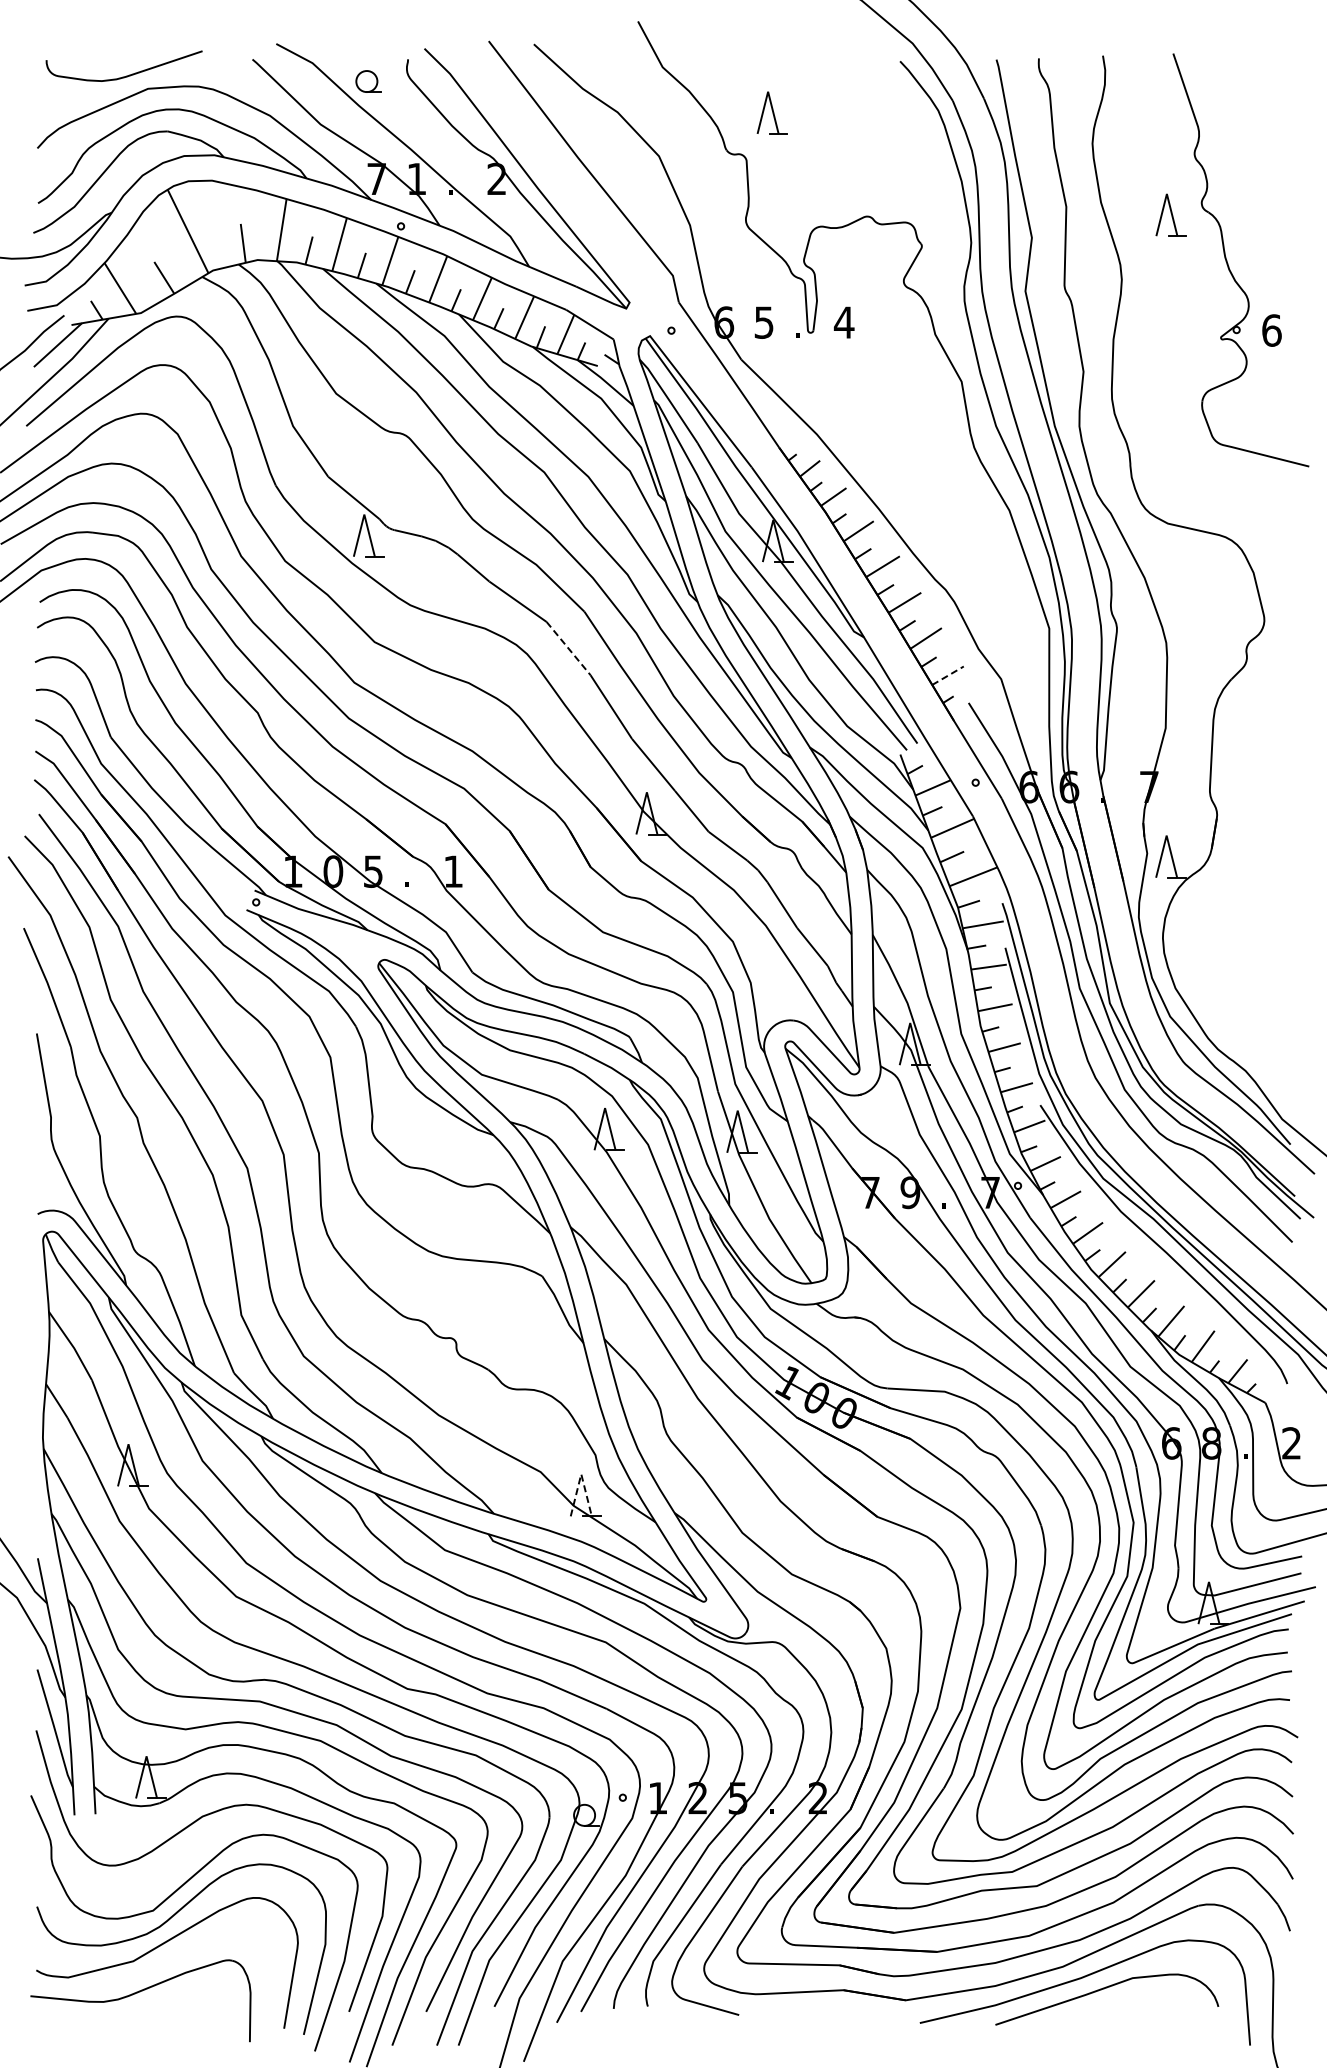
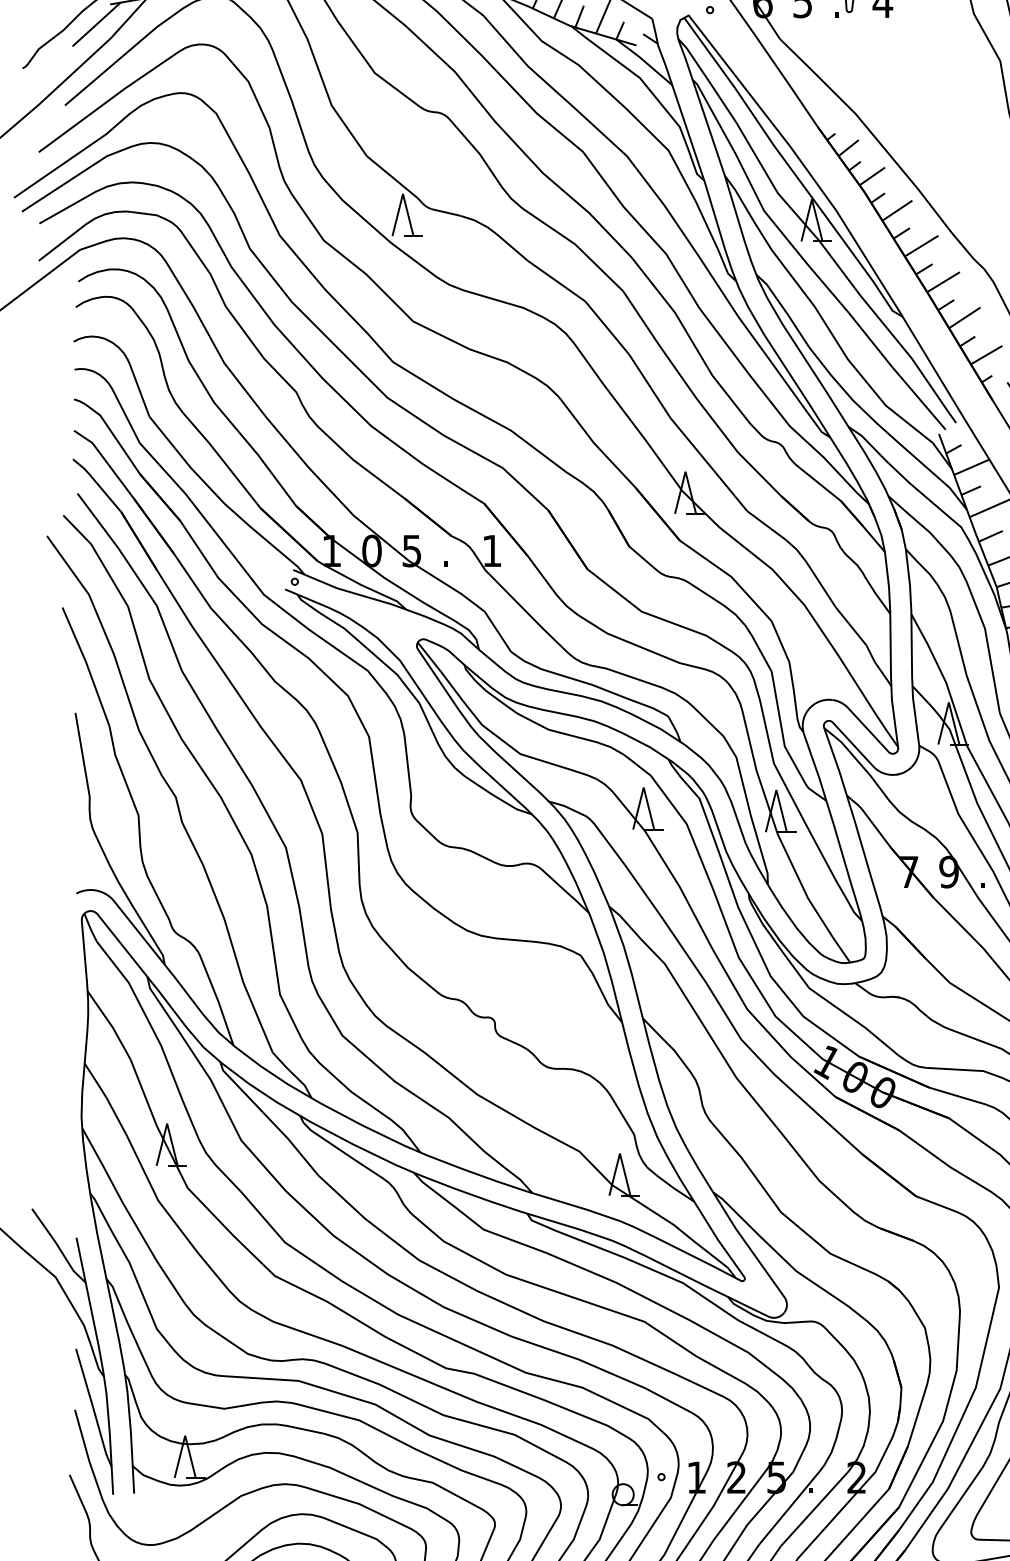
line: (568, 648) -> (607, 327), dashed -> solid
line: (948, 675) -> (987, 354), dashed -> solid
line: (581, 1474) -> (620, 1153), dashed -> solid

